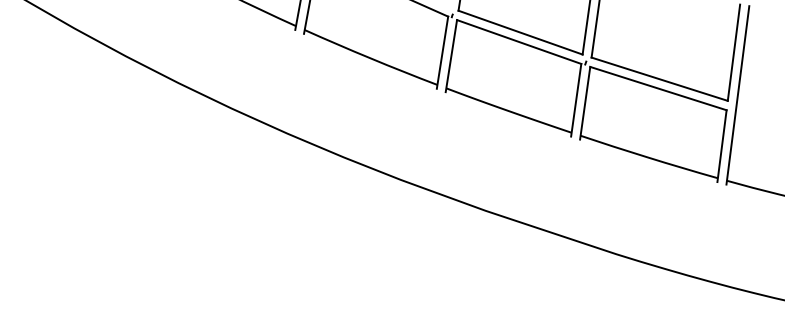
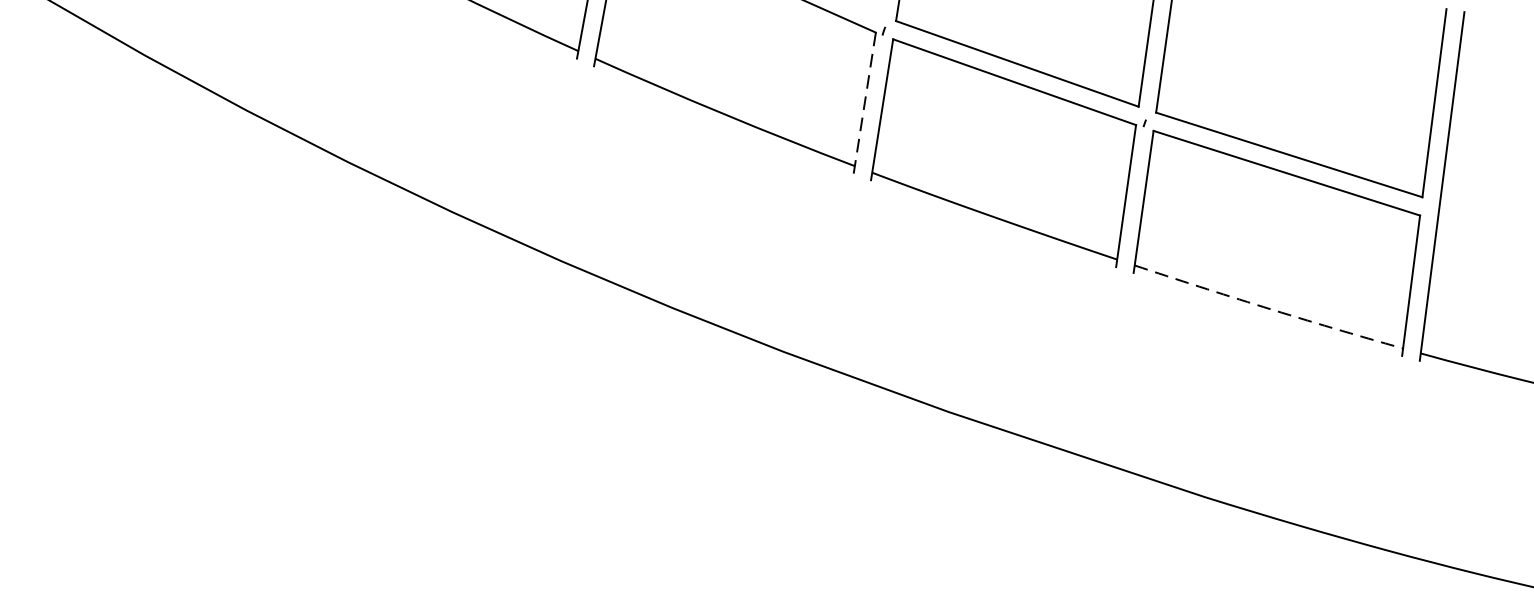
line: (442, 52) -> (864, 102), solid -> dashed
line: (648, 157) -> (1267, 307), solid -> dashed

